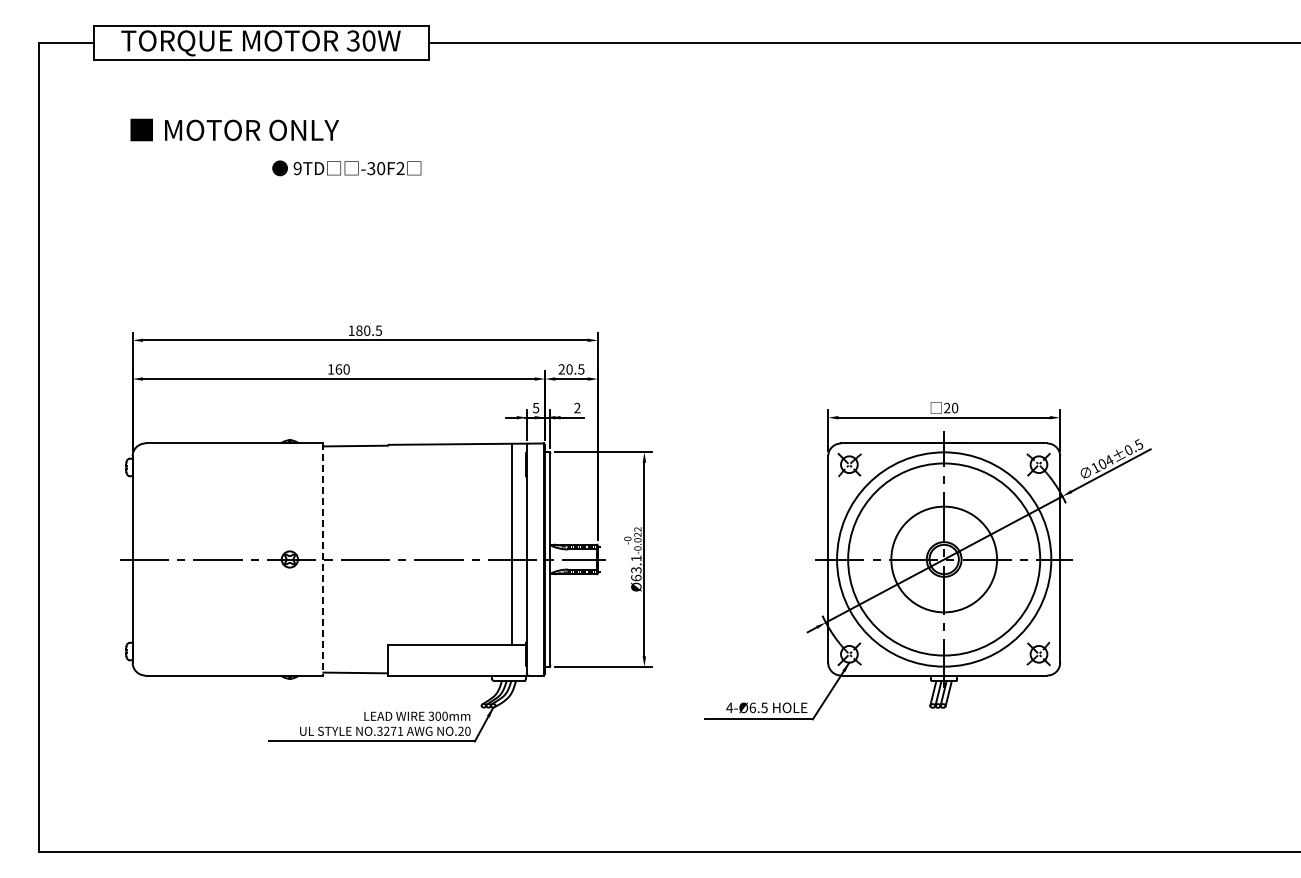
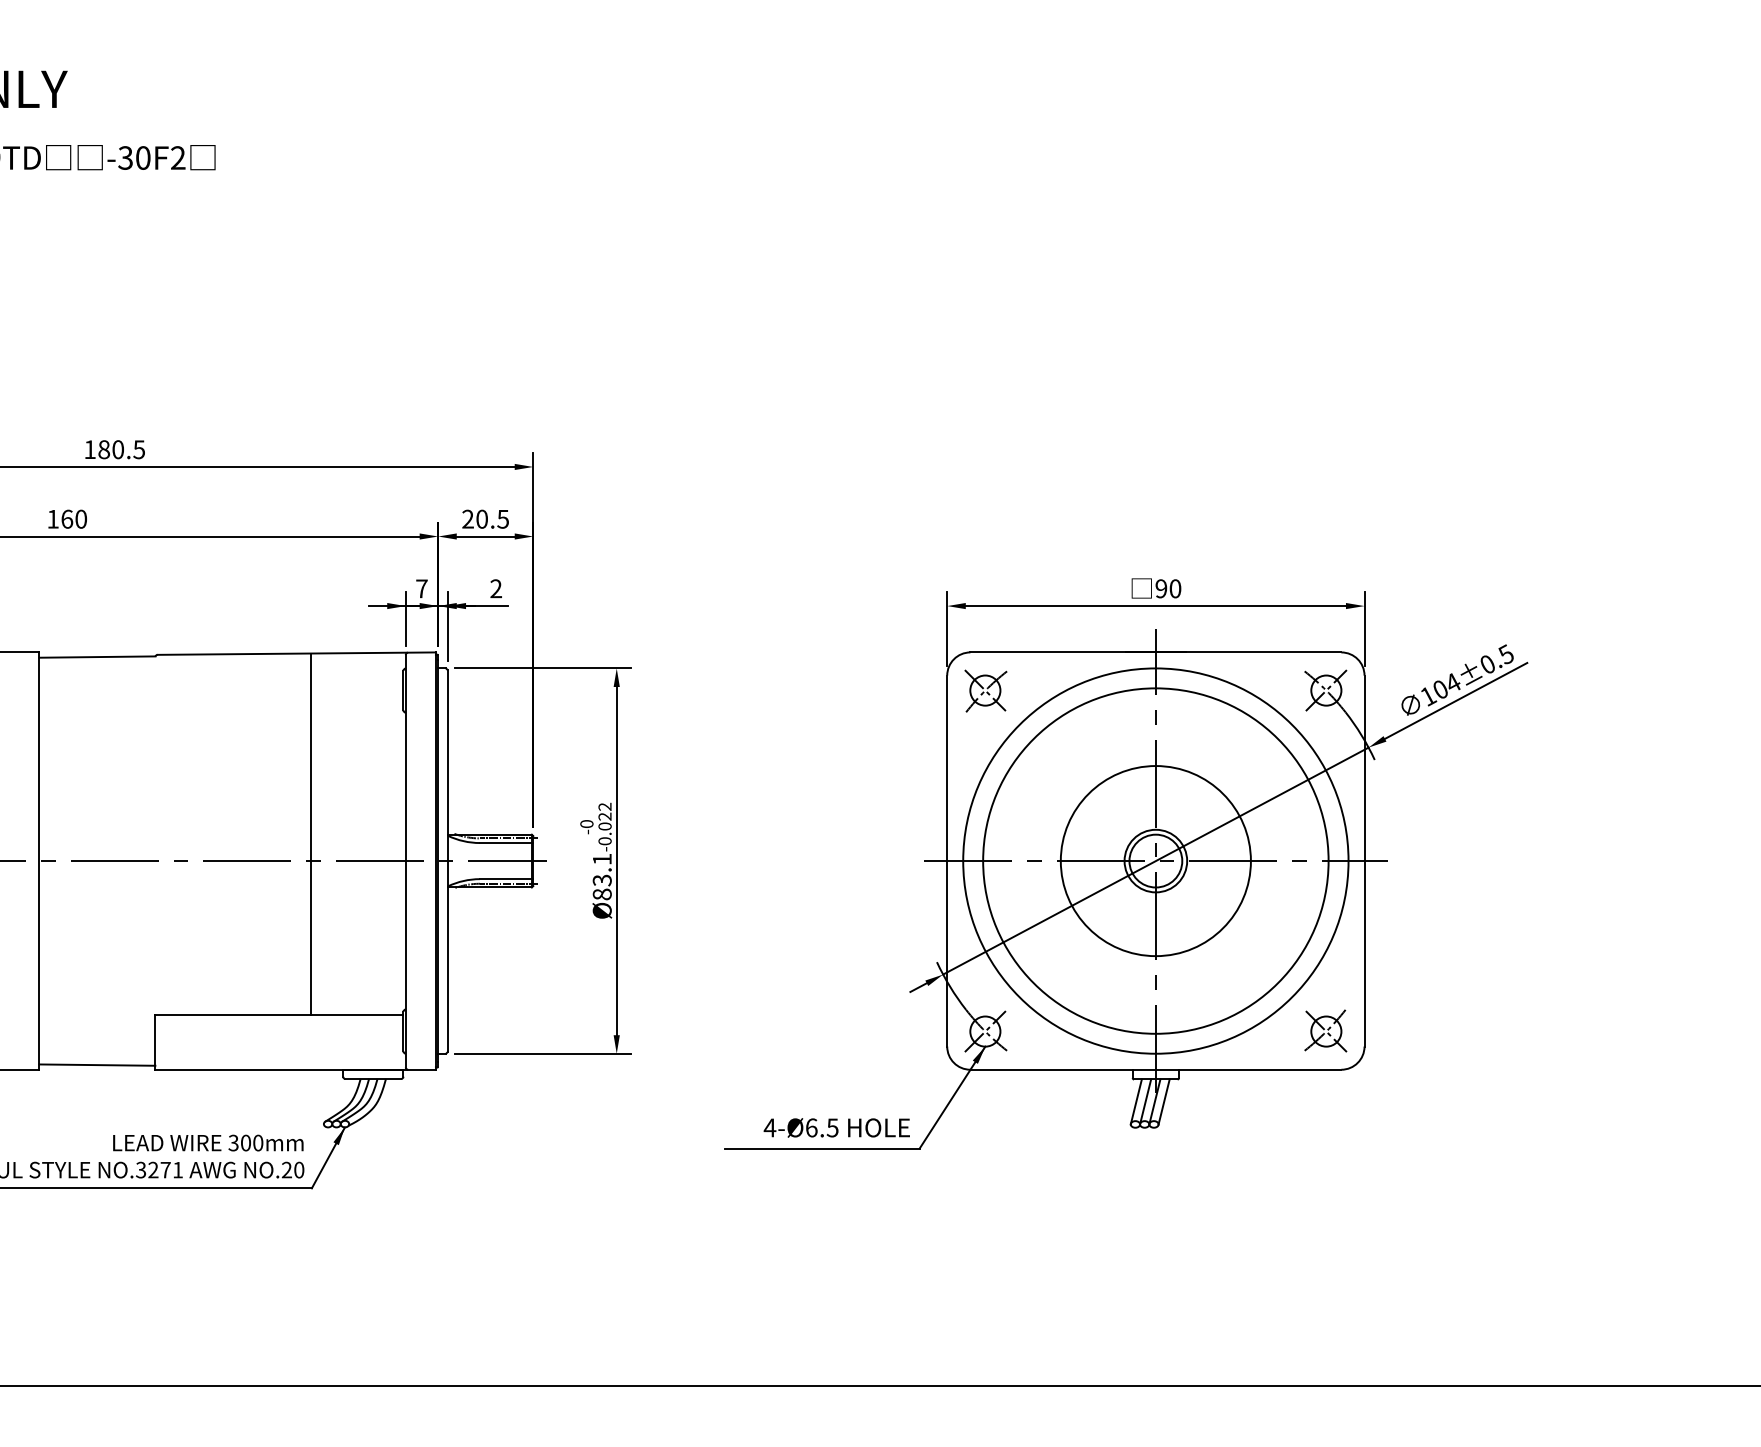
text: (535, 408) -> (420, 589), 5 -> 7
text: (947, 408) -> (1161, 589), 20 -> 90
line: (512, 544) -> (311, 834), moved
line: (323, 560) -> (39, 862), dashed -> solid
text: (636, 577) -> (602, 893), Ø63.1 -> Ø83.1

